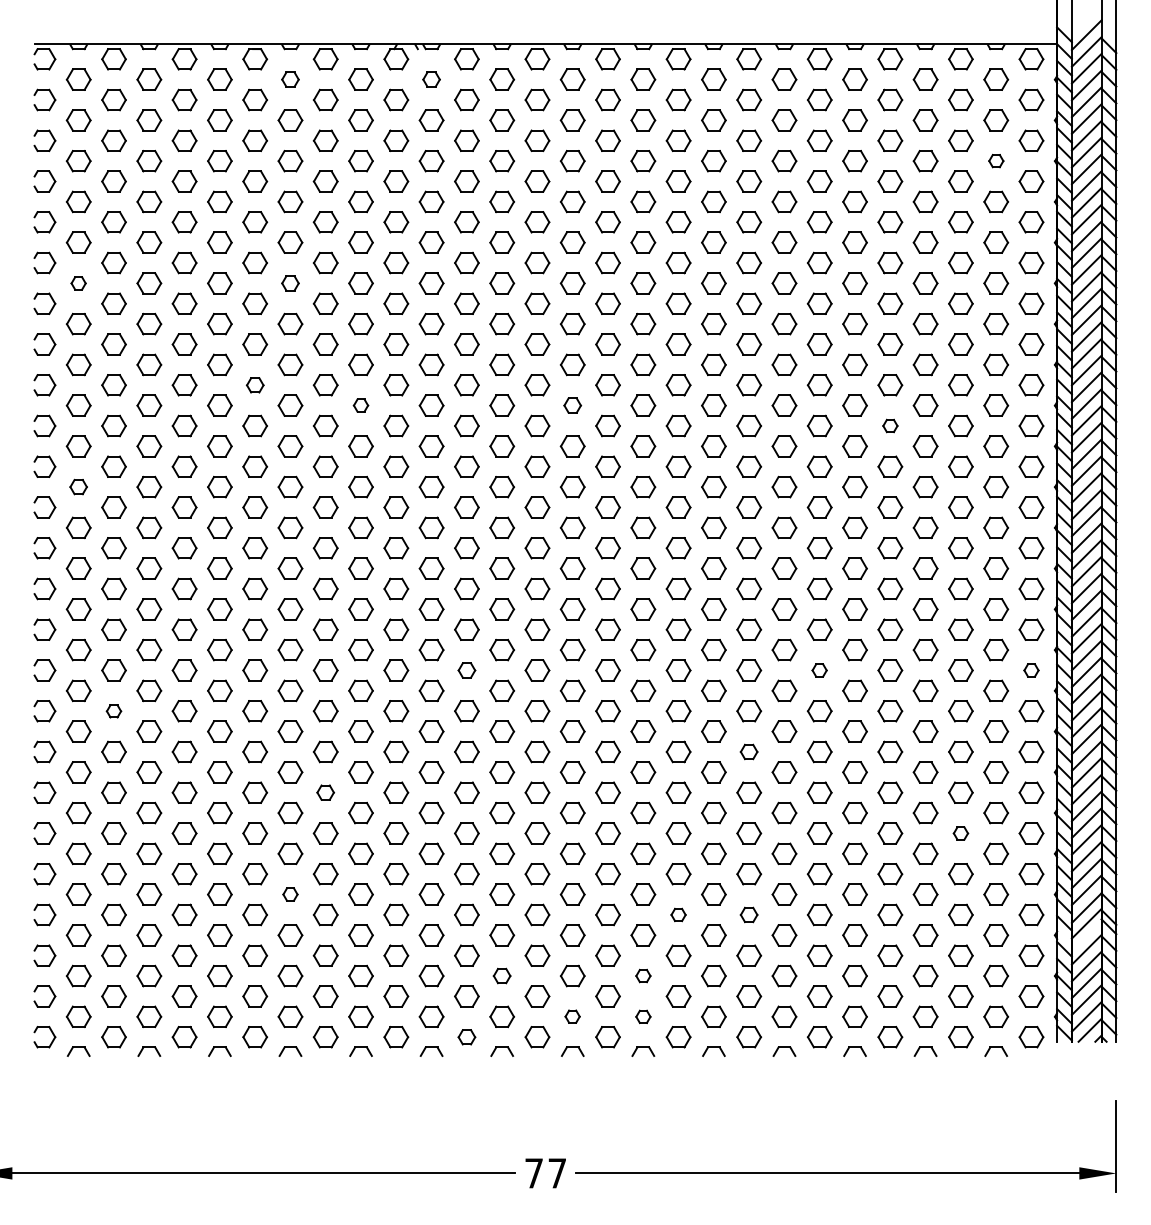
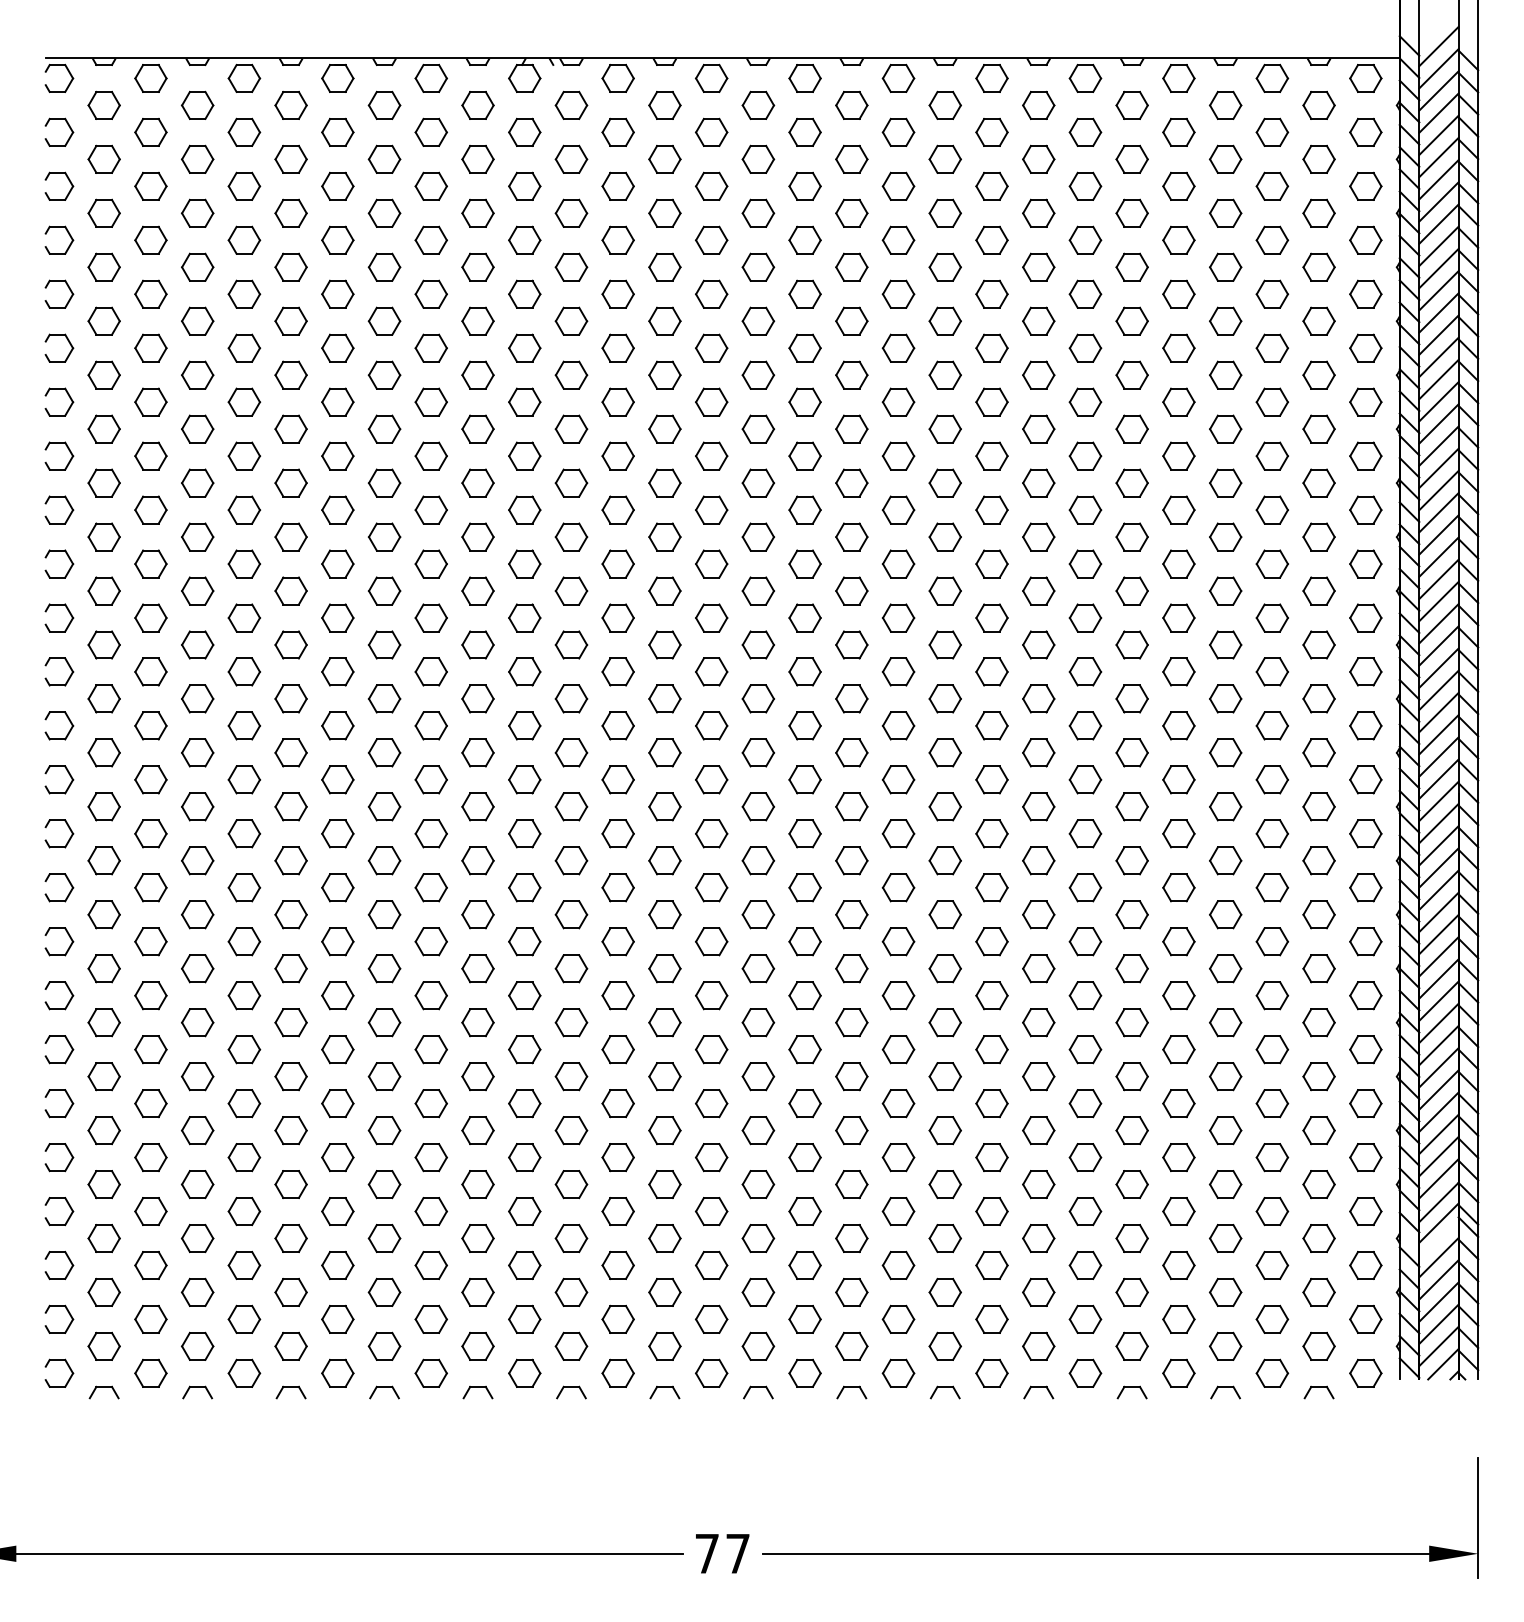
part: (290, 79) -> (384, 105), size x1.43
part: (431, 79) -> (571, 105), size x1.43
part: (996, 160) -> (1319, 212), size x1.67
part: (78, 283) -> (103, 375), size x1.67
part: (290, 283) -> (384, 375), size x1.43
part: (255, 385) -> (338, 510), size x1.43
part: (360, 405) -> (477, 536), size x1.67
part: (572, 405) -> (758, 536), size x1.43
part: (890, 425) -> (1179, 563), size x1.67
part: (78, 486) -> (103, 644), size x1.43
part: (466, 670) -> (617, 887), size x1.43
part: (819, 670) -> (1085, 887), size x1.67
part: (1031, 670) -> (1365, 887), size x1.67
part: (113, 711) -> (150, 942), size x1.67
part: (748, 751) -> (991, 995), size x1.43
part: (325, 792) -> (430, 1049), size x1.43
part: (960, 833) -> (1271, 1103), size x1.67
part: (290, 894) -> (384, 1184), size x1.67
part: (678, 914) -> (898, 1210), size x1.67
part: (748, 914) -> (991, 1210), size x1.43
part: (501, 975) -> (664, 1291), size x1.43
part: (643, 975) -> (852, 1291), size x1.67
part: (572, 1016) -> (758, 1345), size x1.67
part: (643, 1016) -> (852, 1345), size x1.67
part: (466, 1037) -> (617, 1373), size x1.43

